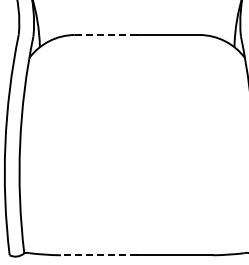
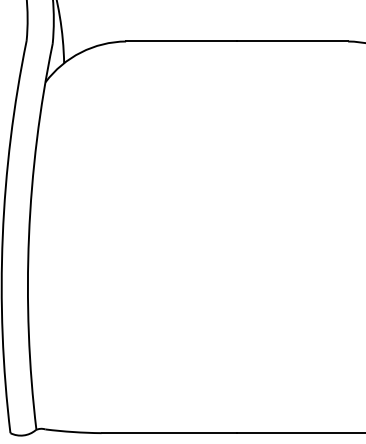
line: (105, 34) -> (180, 40), dashed -> solid
line: (98, 255) -> (168, 433), dashed -> solid

